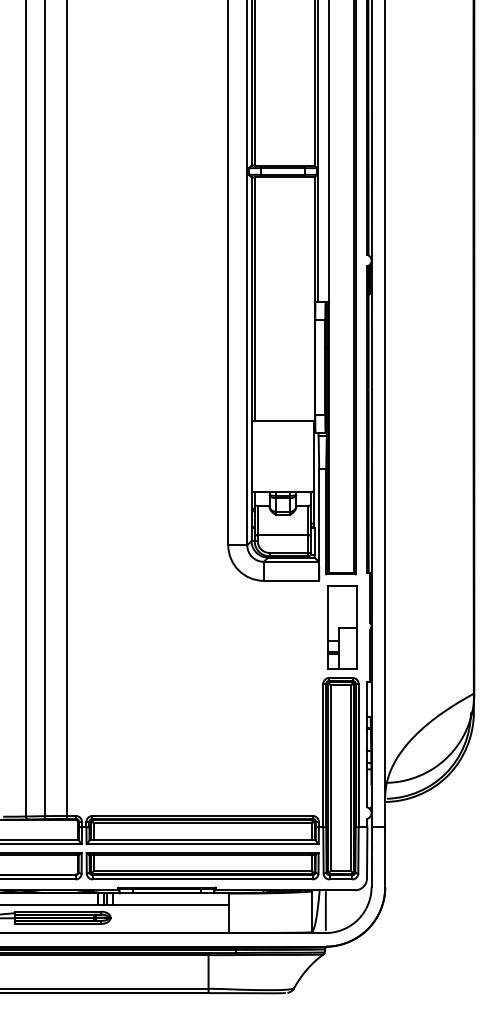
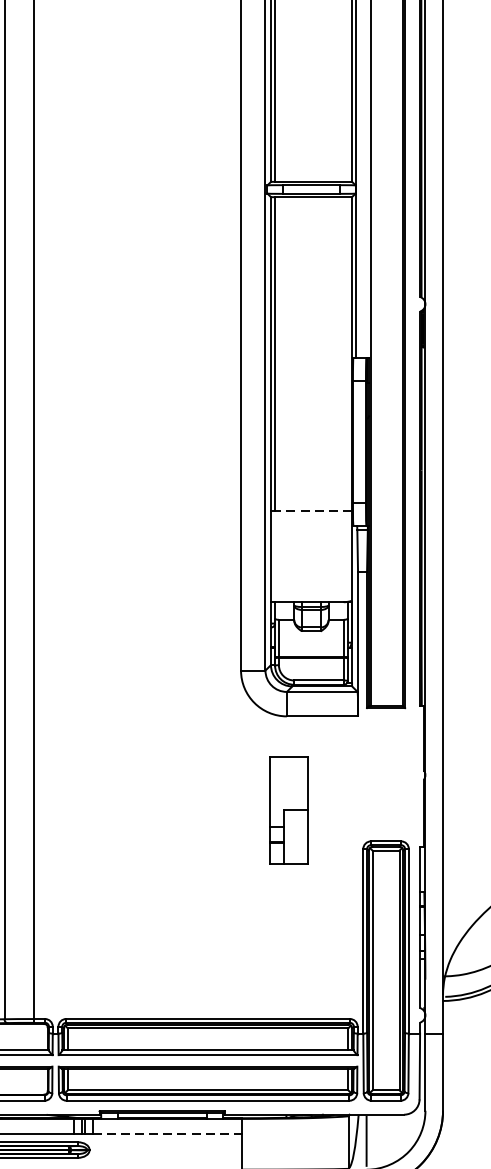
line: (284, 421) -> (313, 511), solid -> dashed
part: (342, 627) -> (288, 809), moved
line: (171, 905) -> (167, 1134), solid -> dashed

